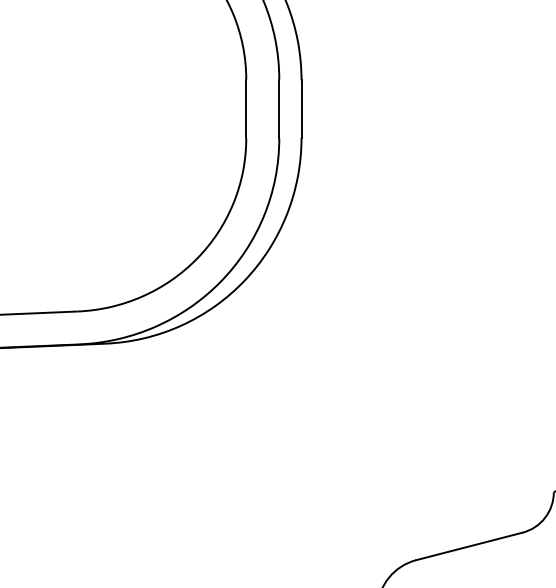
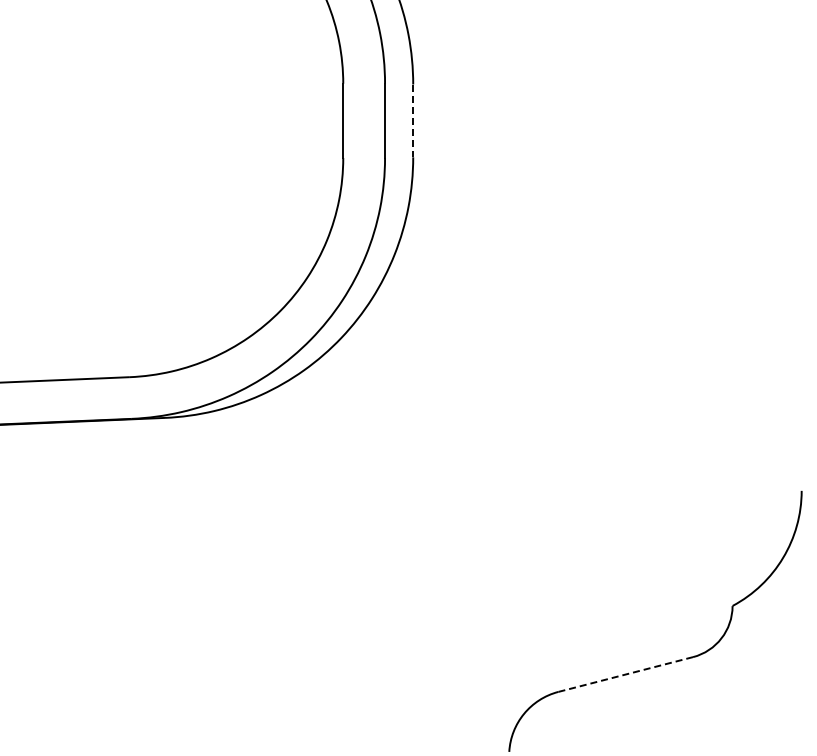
line: (301, 109) -> (413, 121), solid -> dashed
line: (469, 546) -> (625, 674), solid -> dashed

